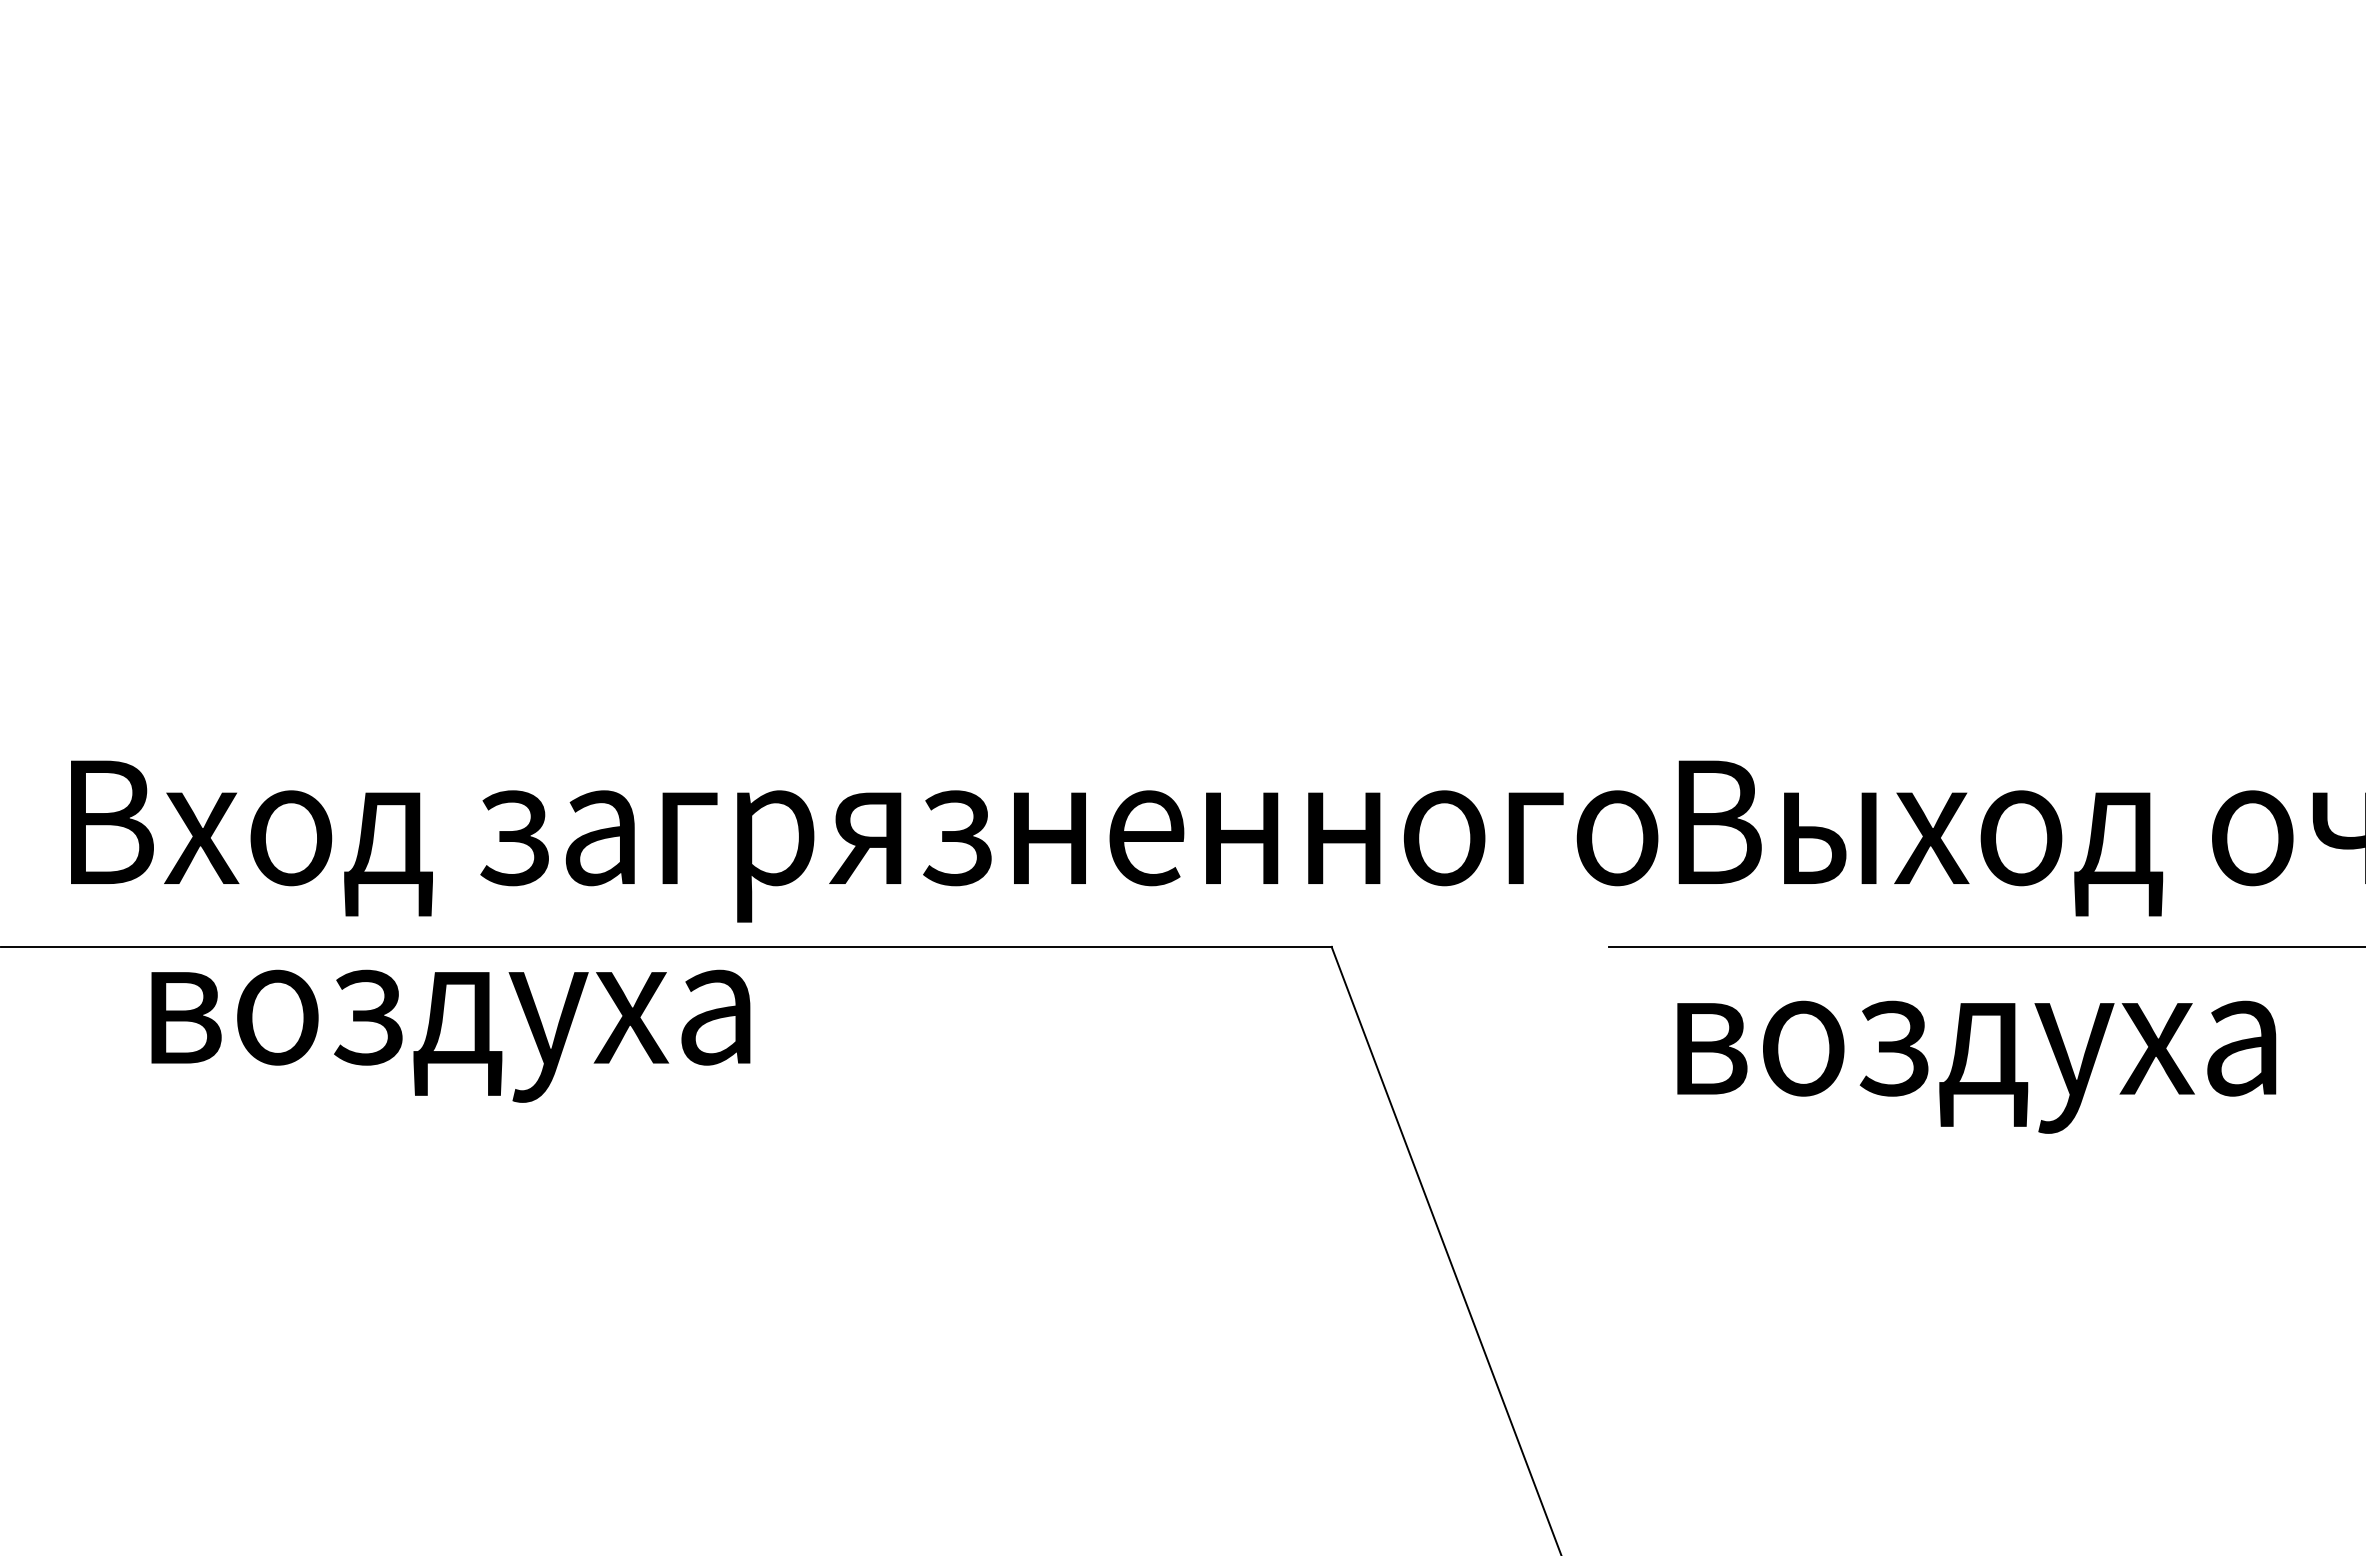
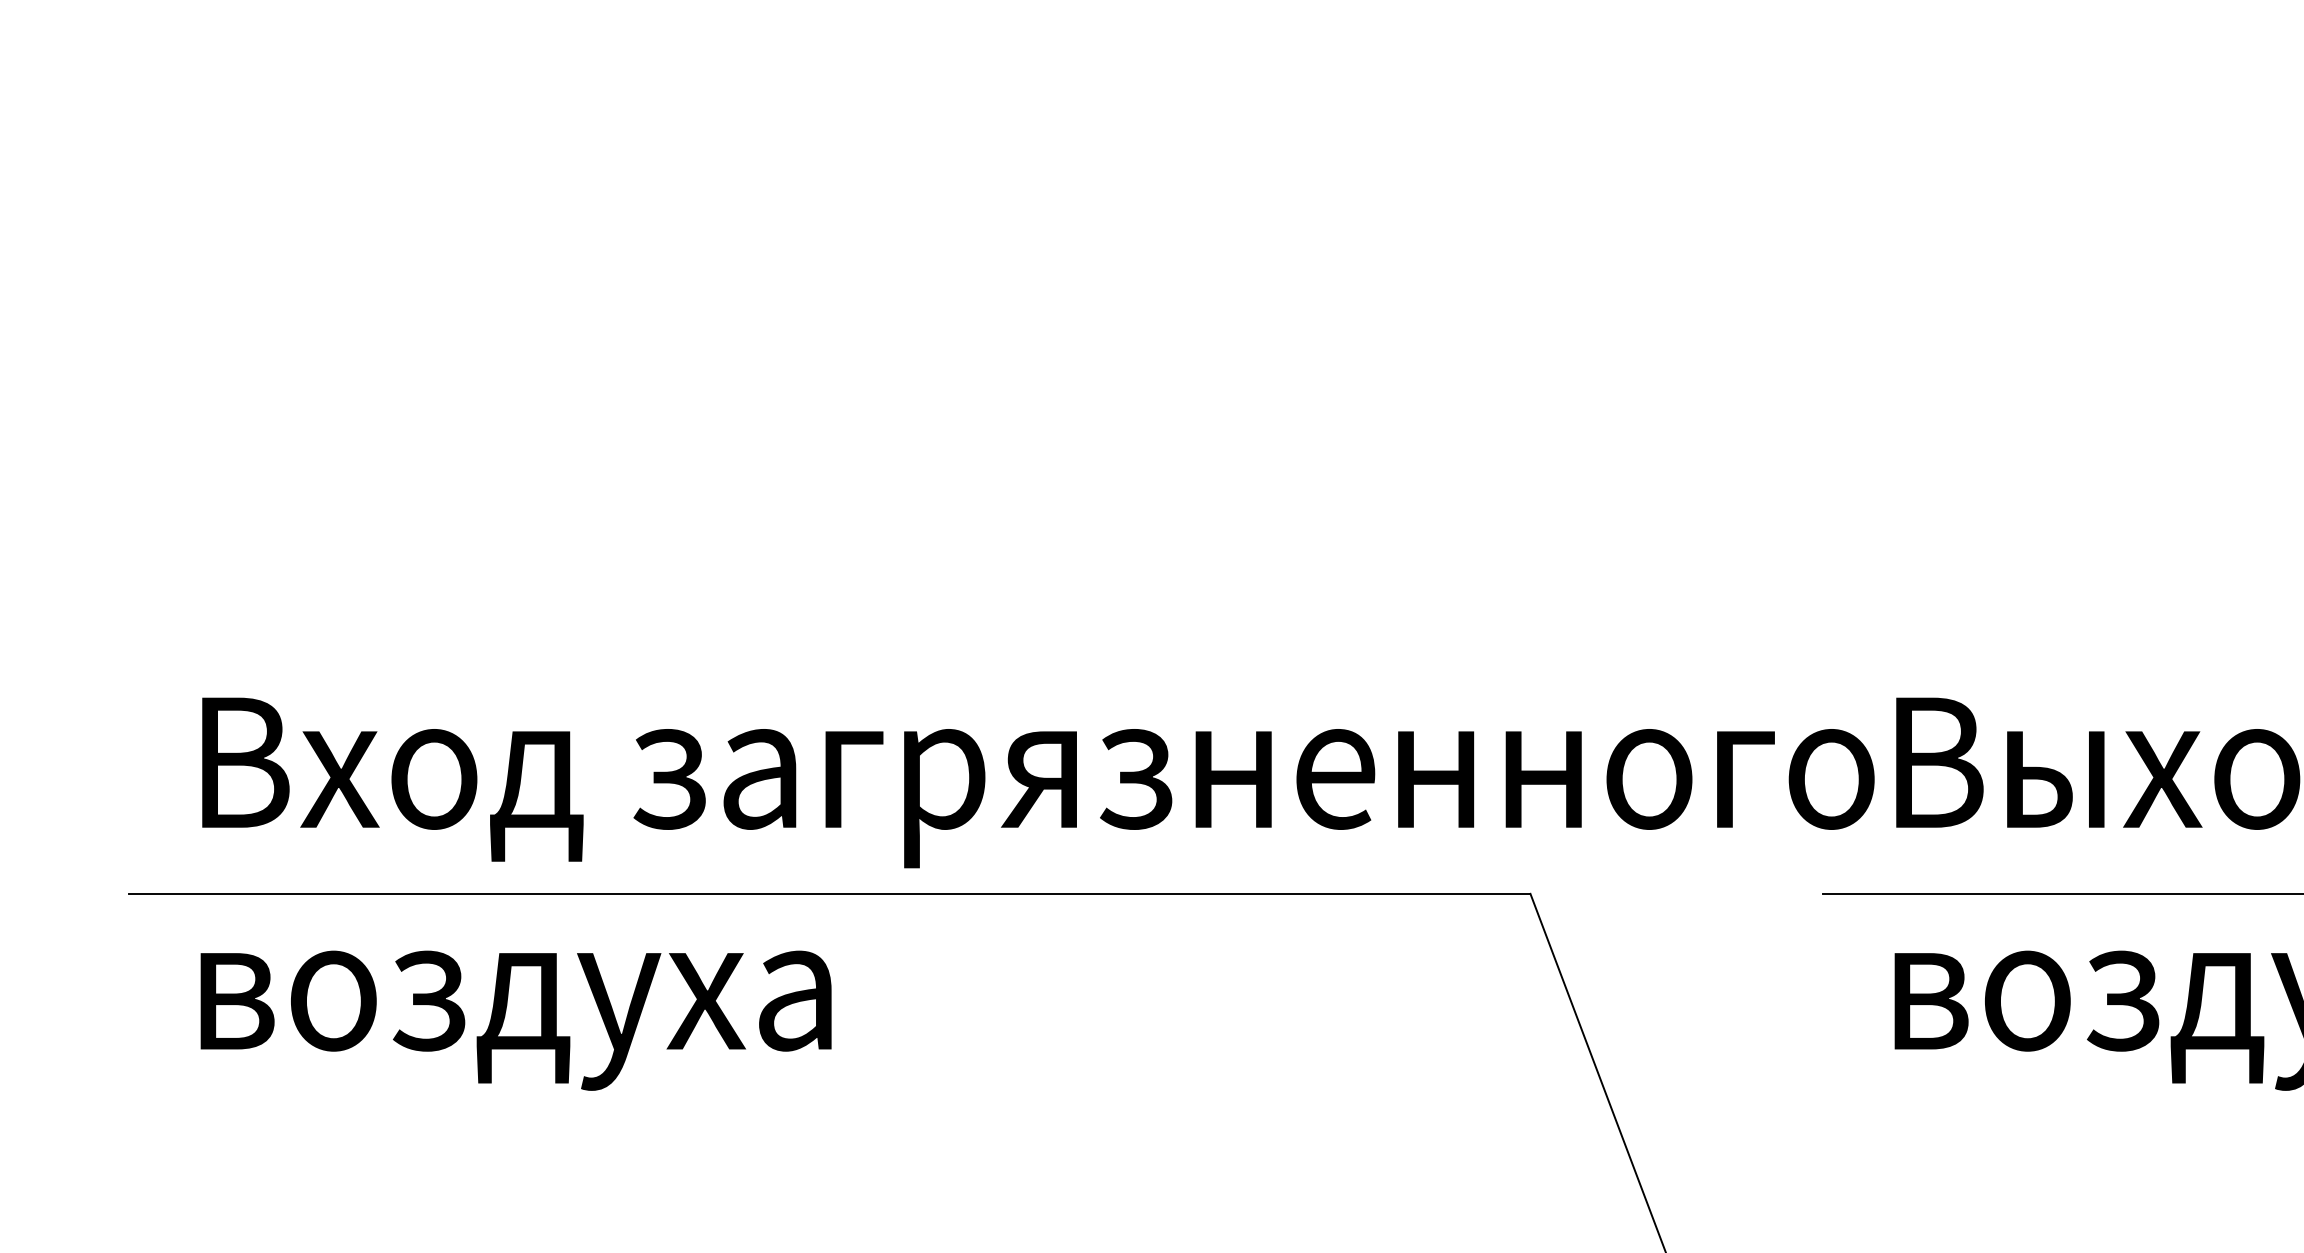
text: (450, 1035) -> (515, 1019), moved

